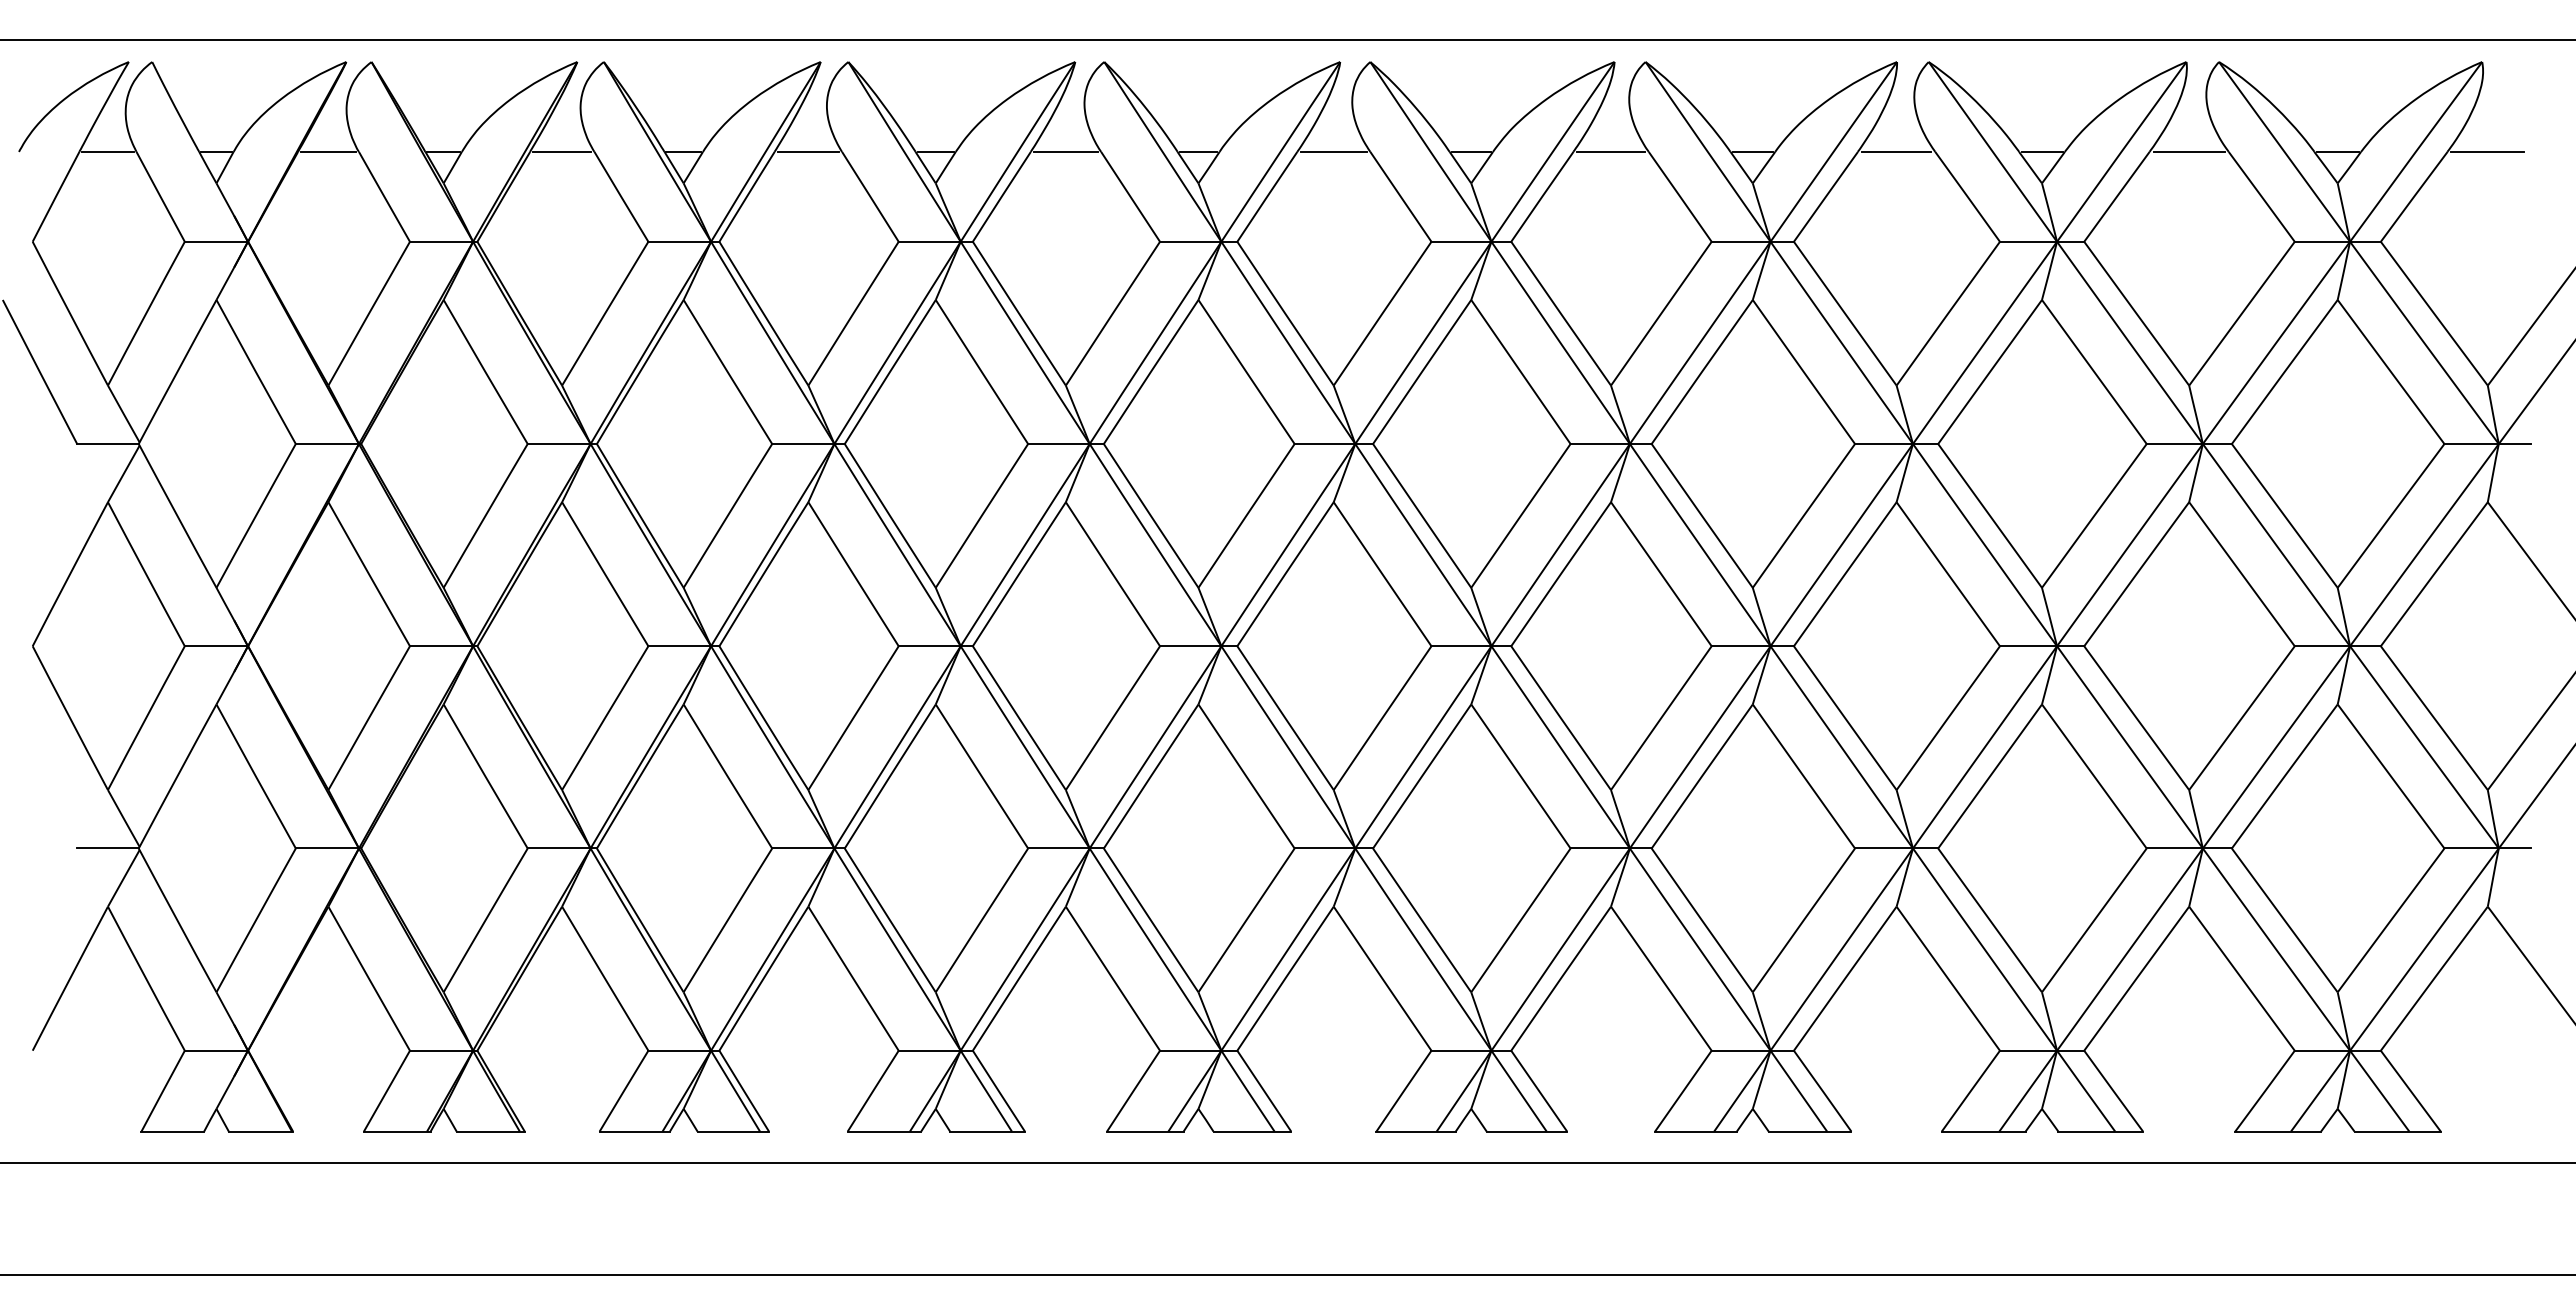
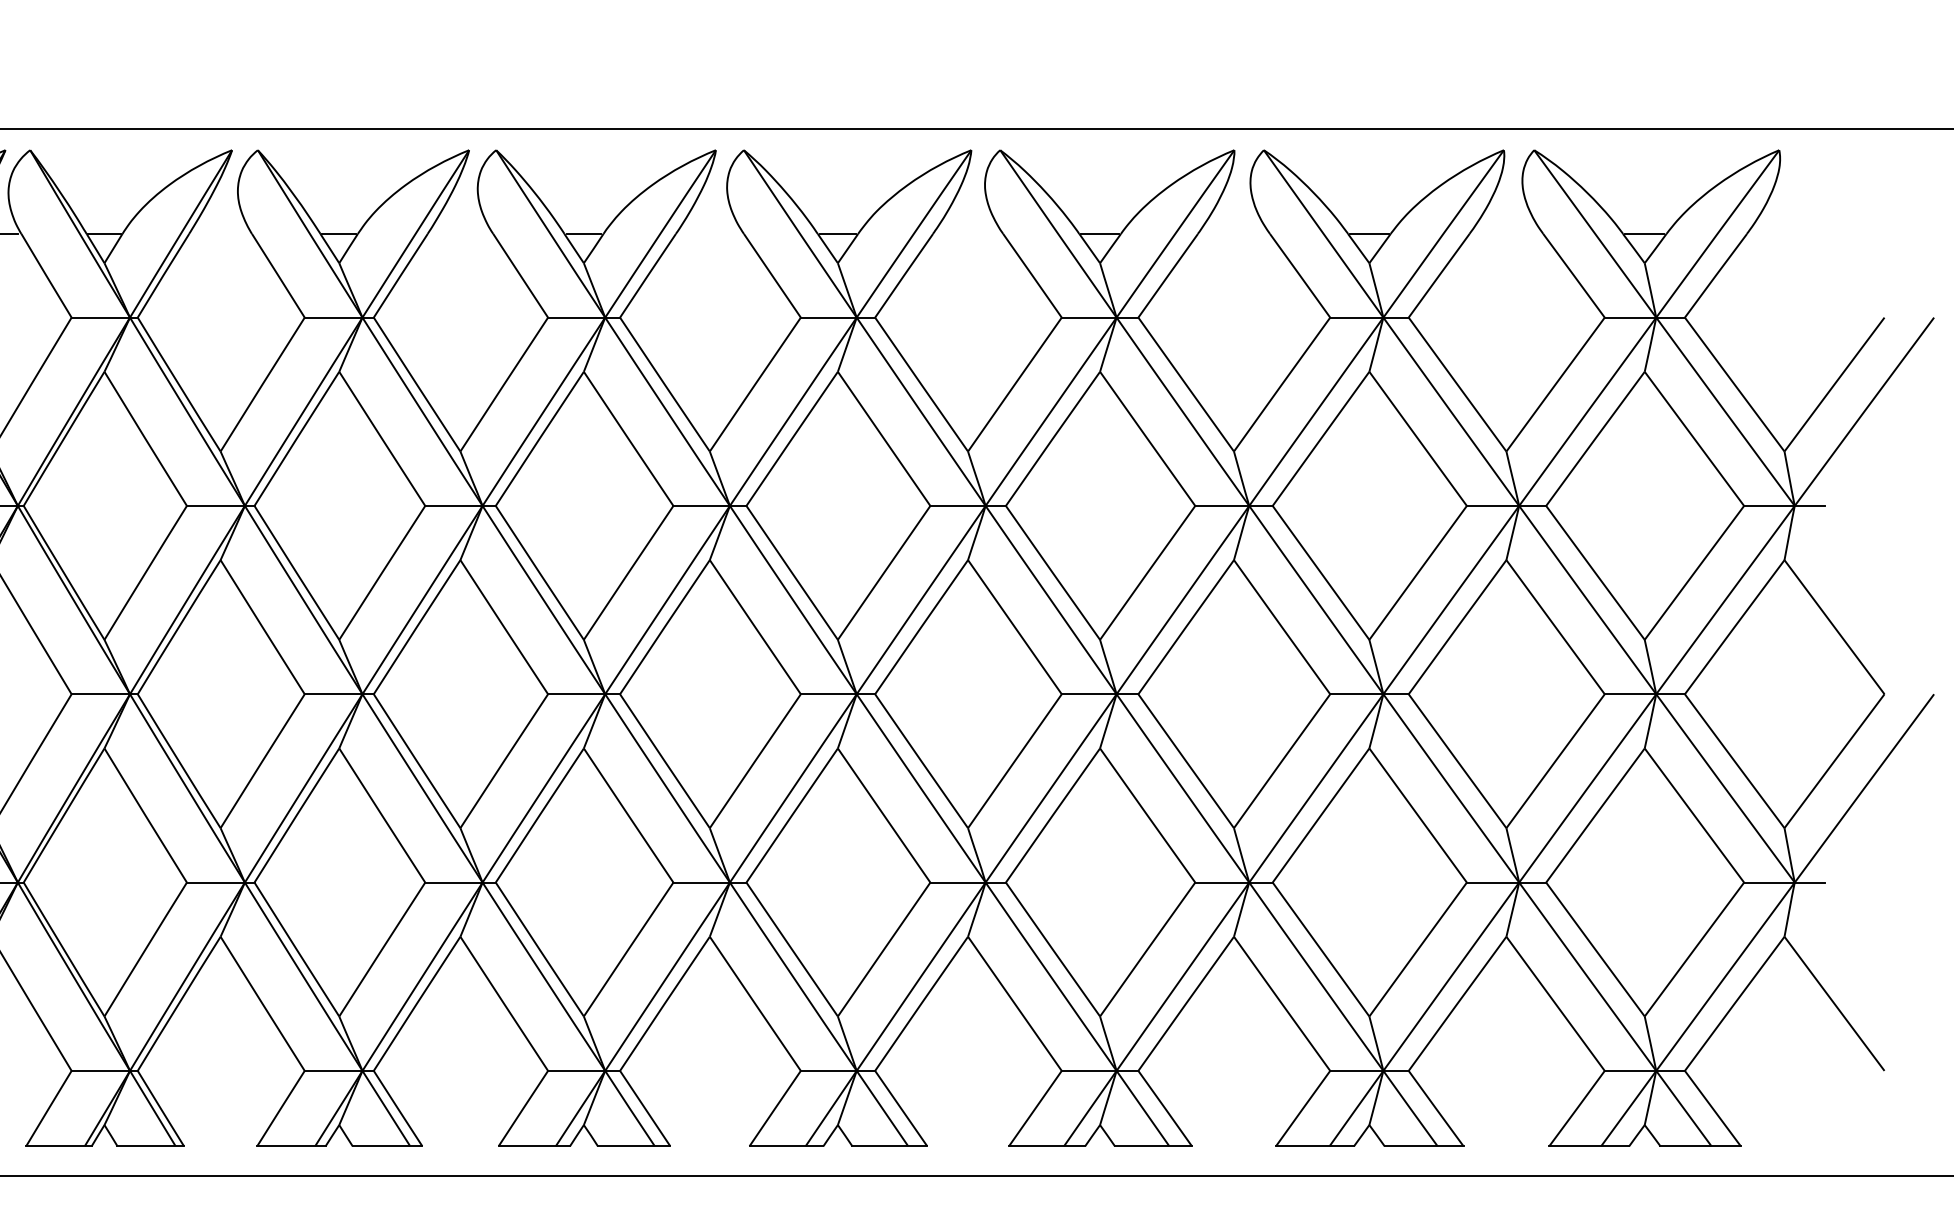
line: (808, 151) -> (220, 233), removed
line: (1065, 151) -> (460, 233), removed
line: (1333, 151) -> (709, 233), removed
line: (1610, 151) -> (967, 233), removed
line: (1896, 151) -> (1233, 233), removed
line: (2188, 151) -> (1505, 233), removed
line: (2487, 151) -> (1784, 233), removed

